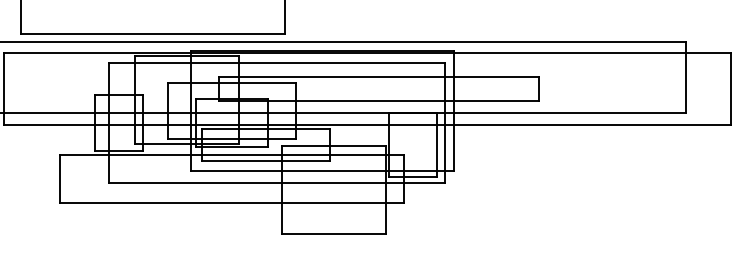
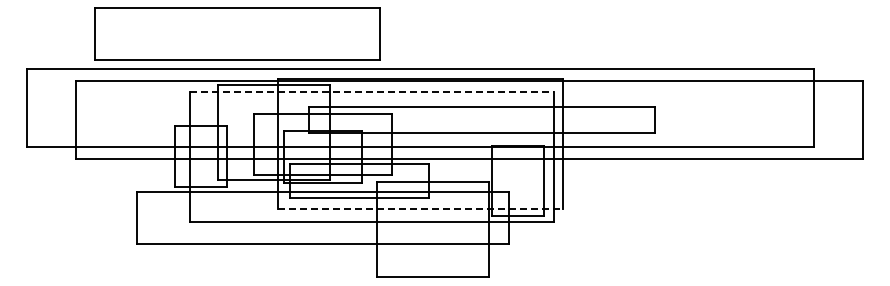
line: (277, 62) -> (371, 91), solid -> dashed
line: (322, 171) -> (420, 209), solid -> dashed

